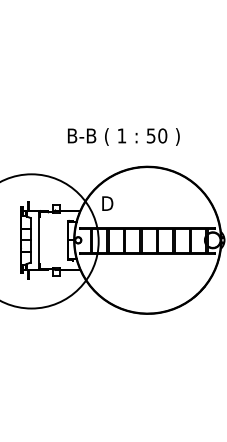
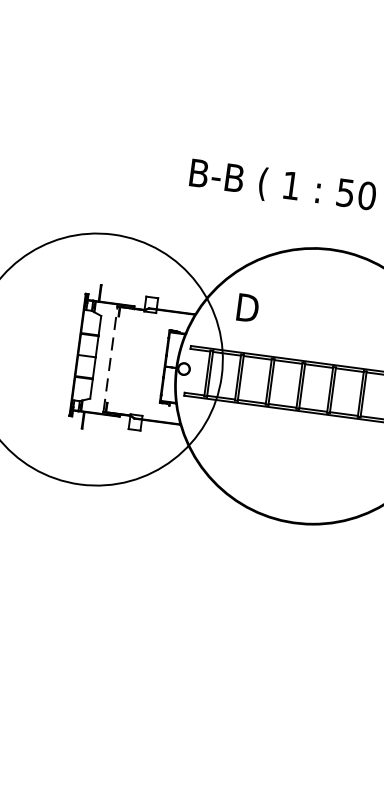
line: (38, 239) -> (110, 357), solid -> dashed

